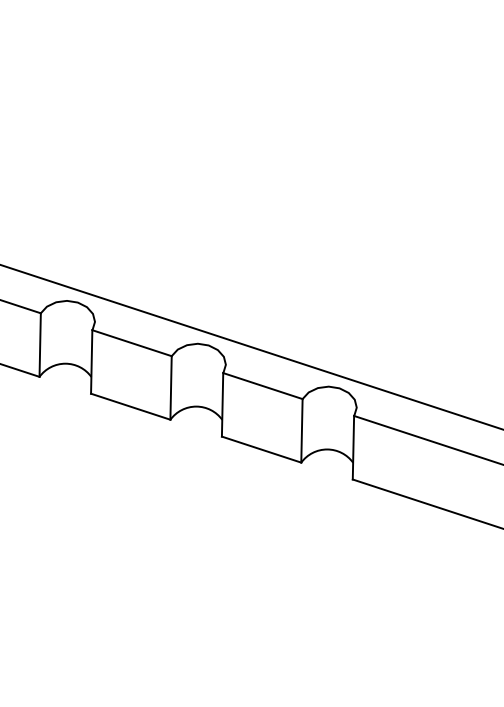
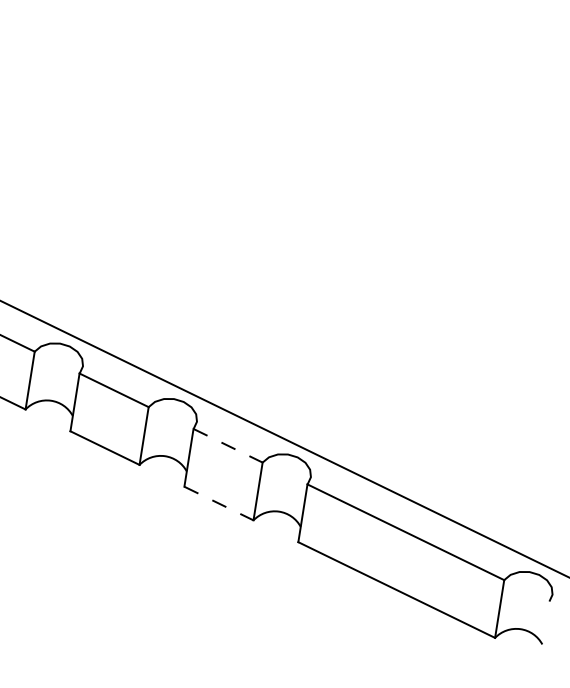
line: (263, 385) -> (228, 445), solid -> dashed
line: (262, 449) -> (219, 503), solid -> dashed

